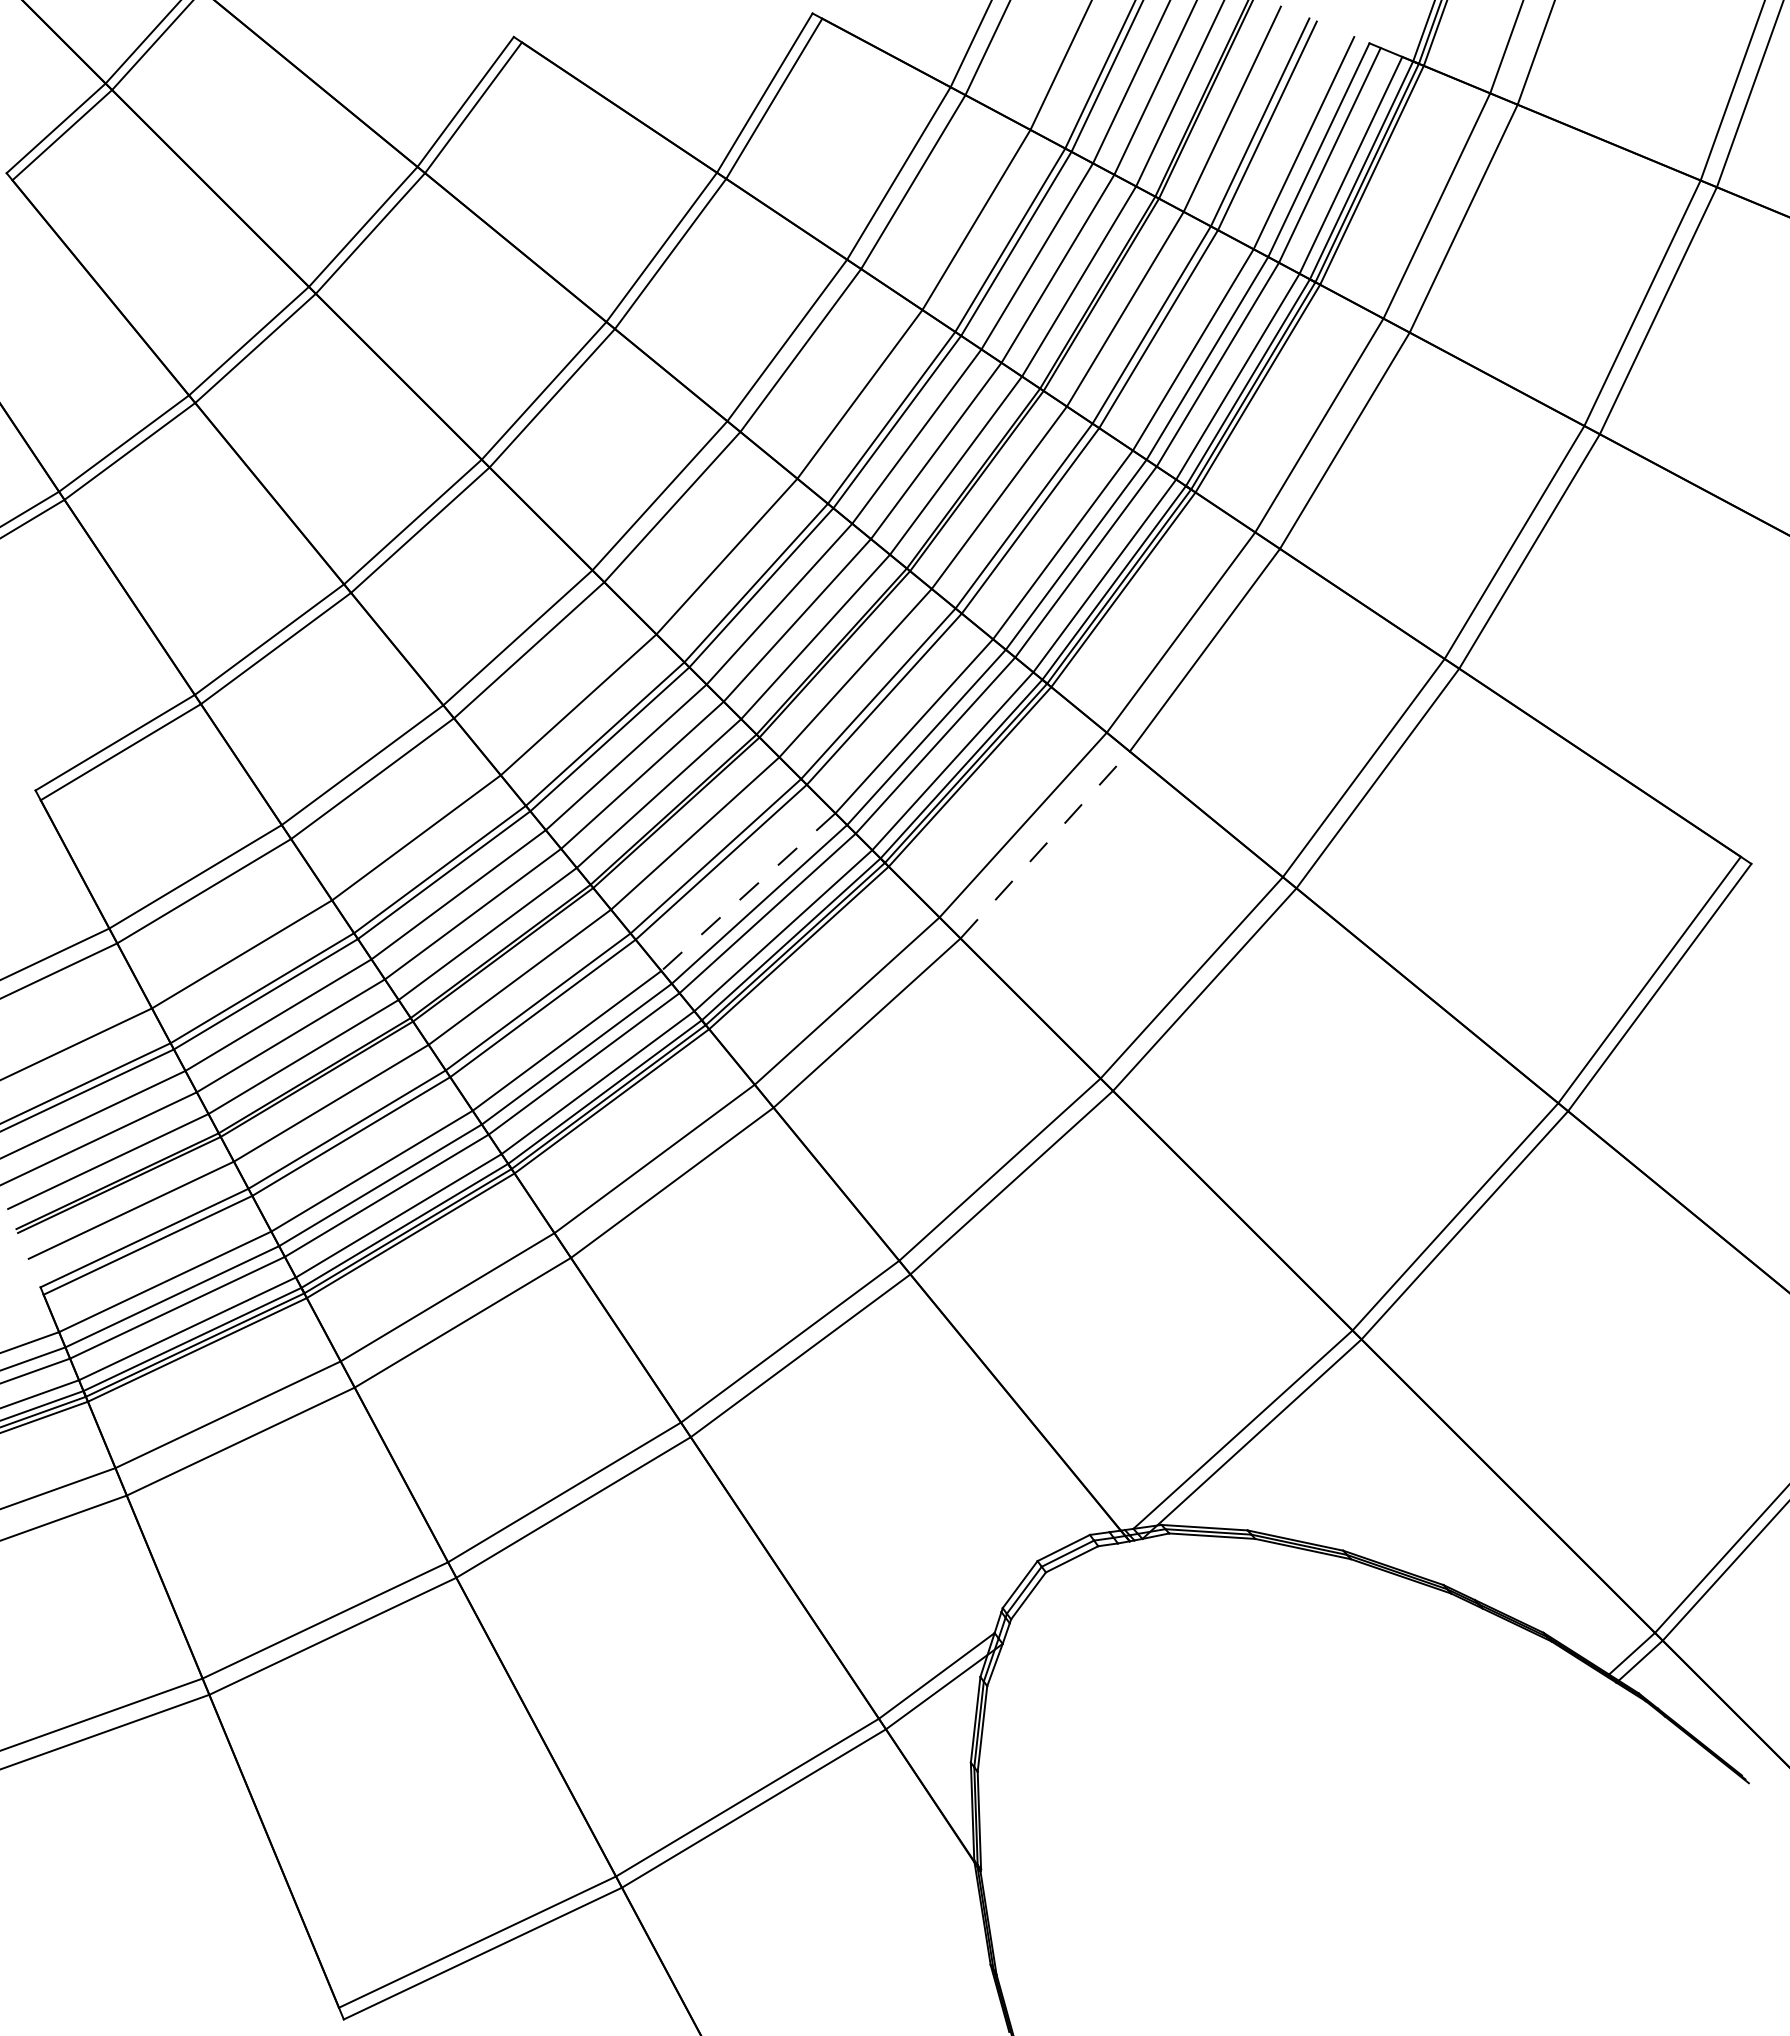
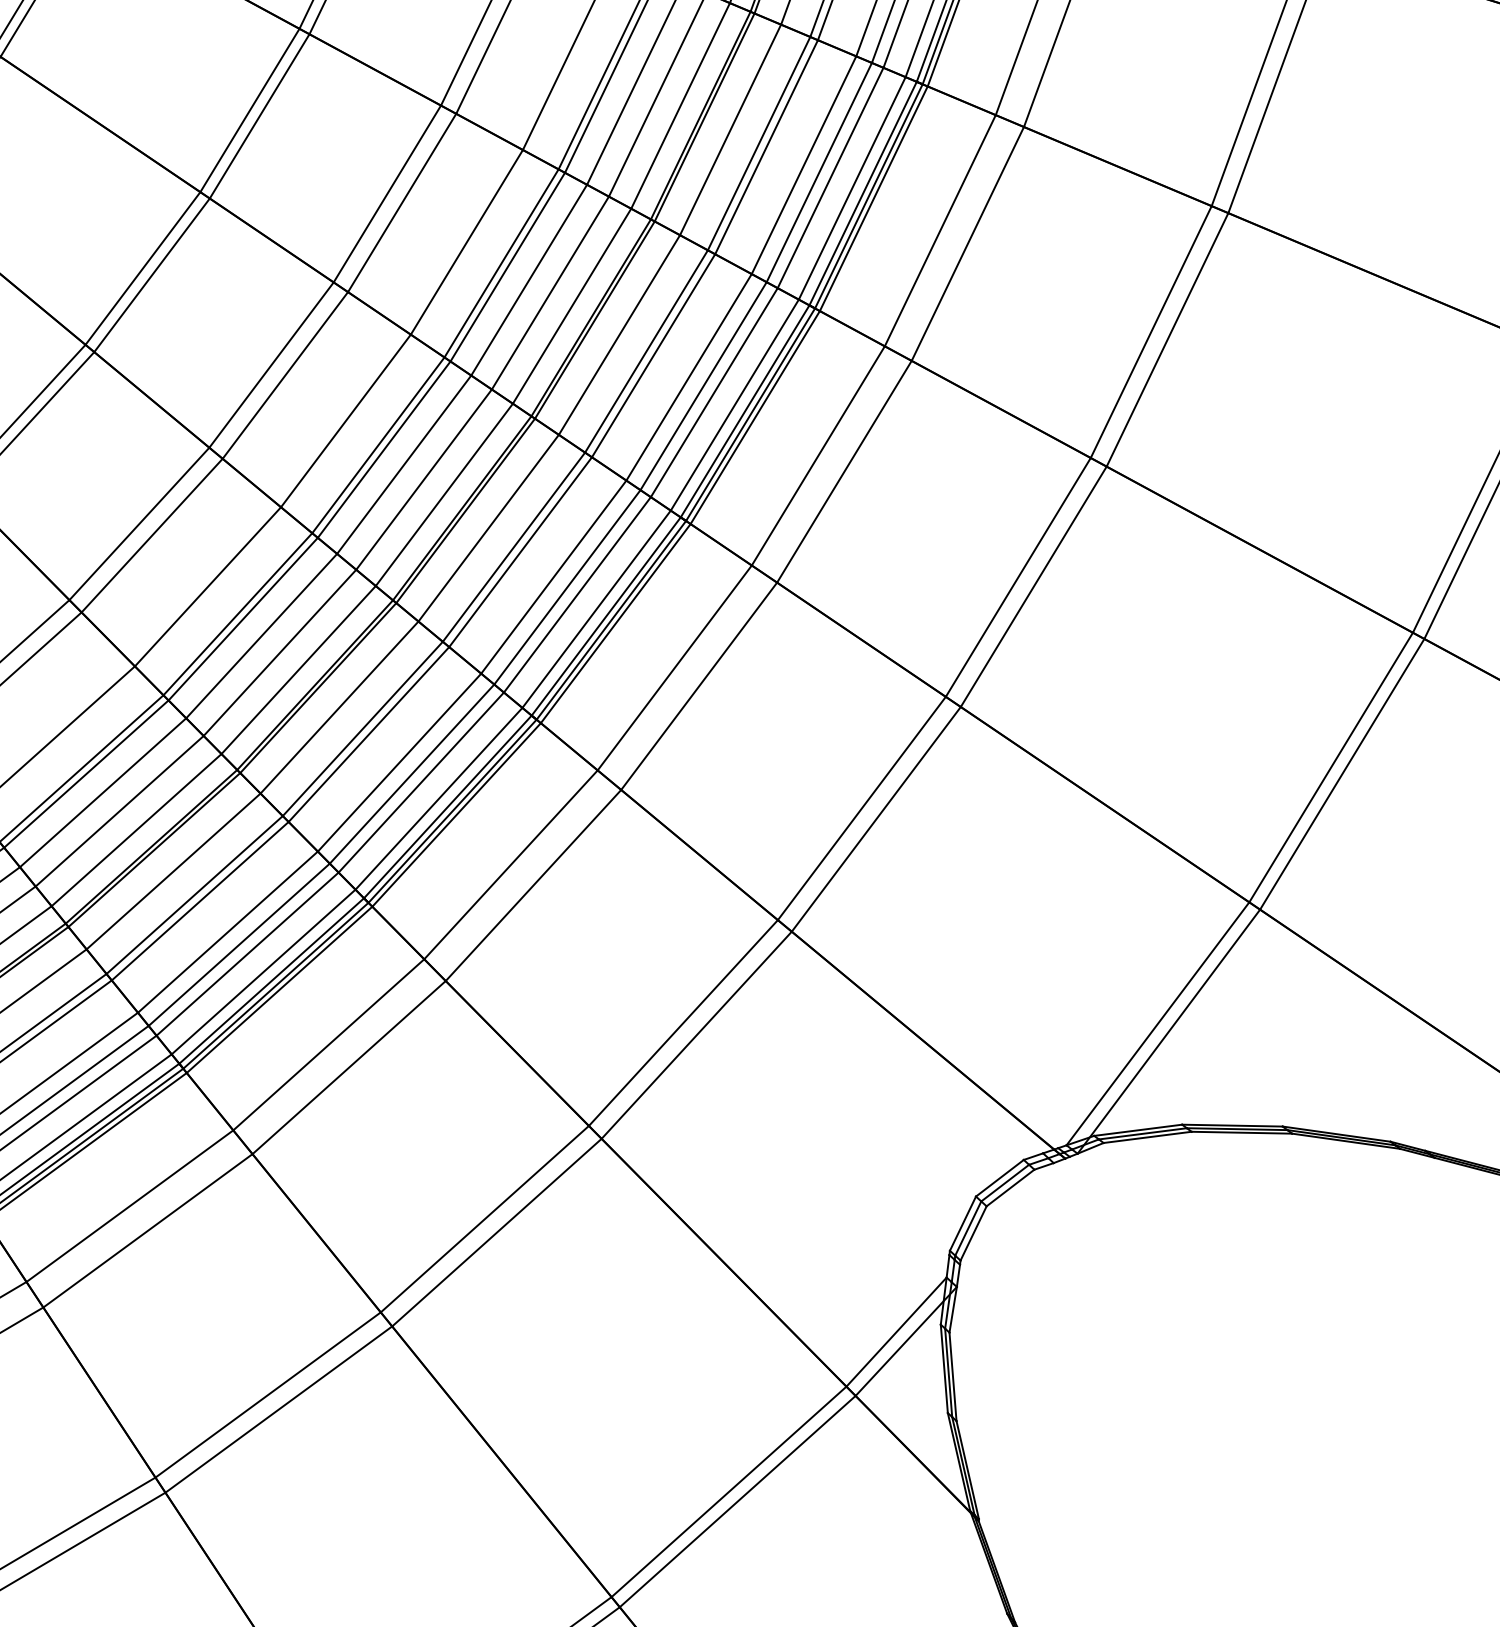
line: (1045, 844) -> (844, 471), dashed -> solid
line: (748, 892) -> (553, 577), dashed -> solid

